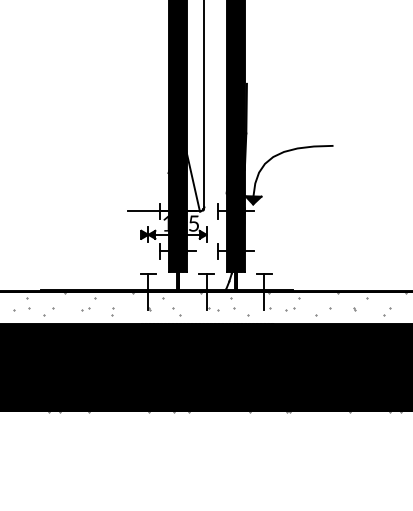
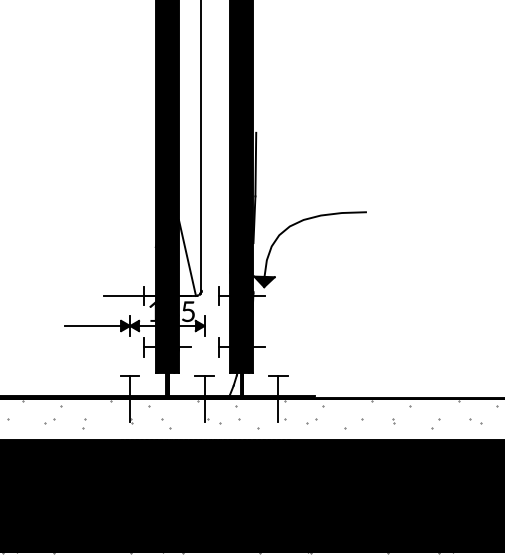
line: (119, 234) -> (93, 325), added

